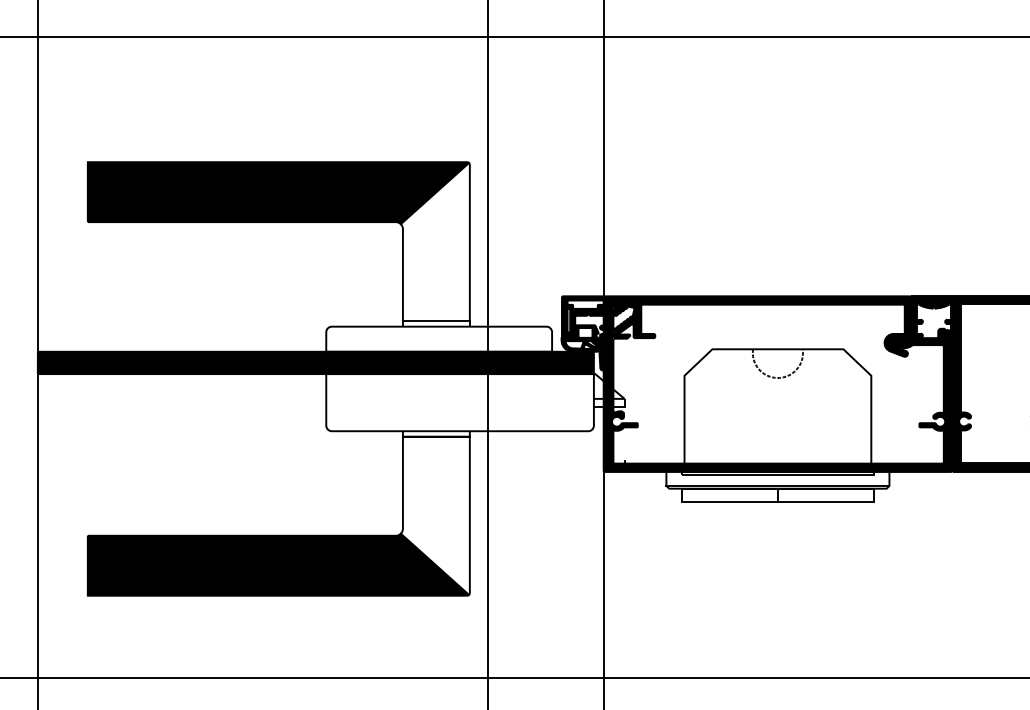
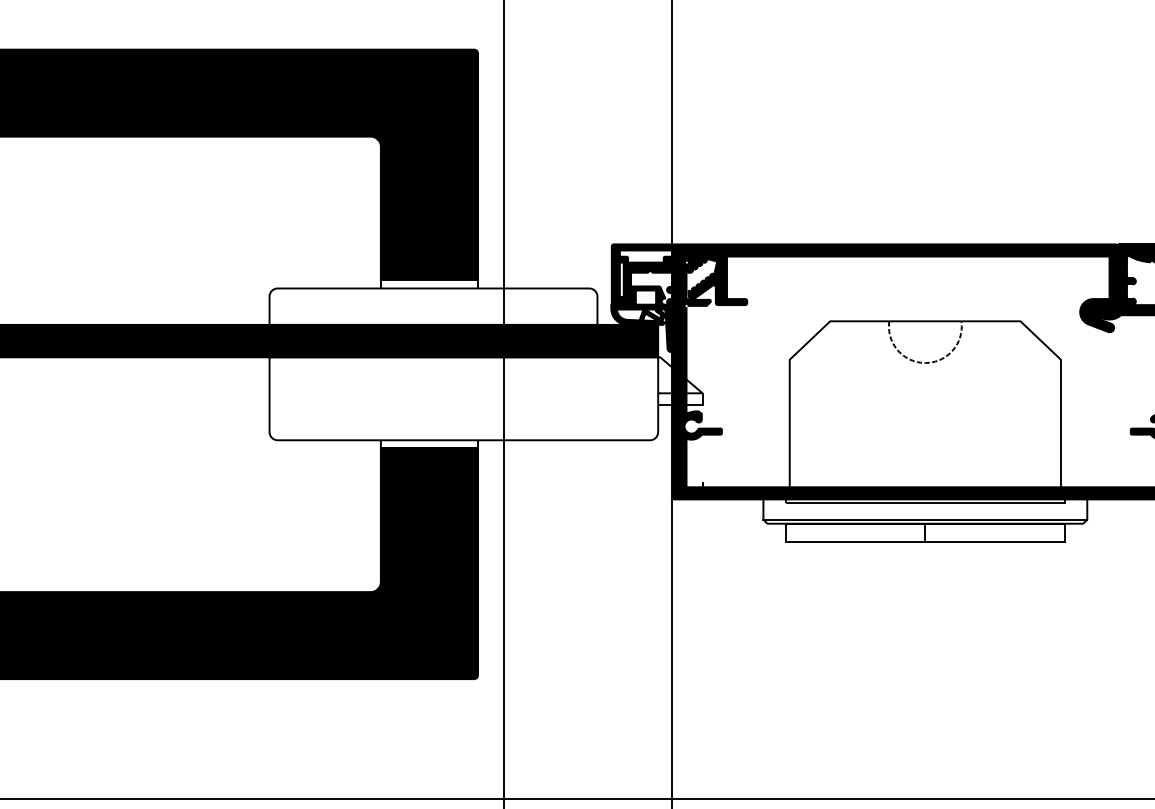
fill: (434, 242) -> (426, 166), added
fill: (434, 515) -> (426, 562), added

